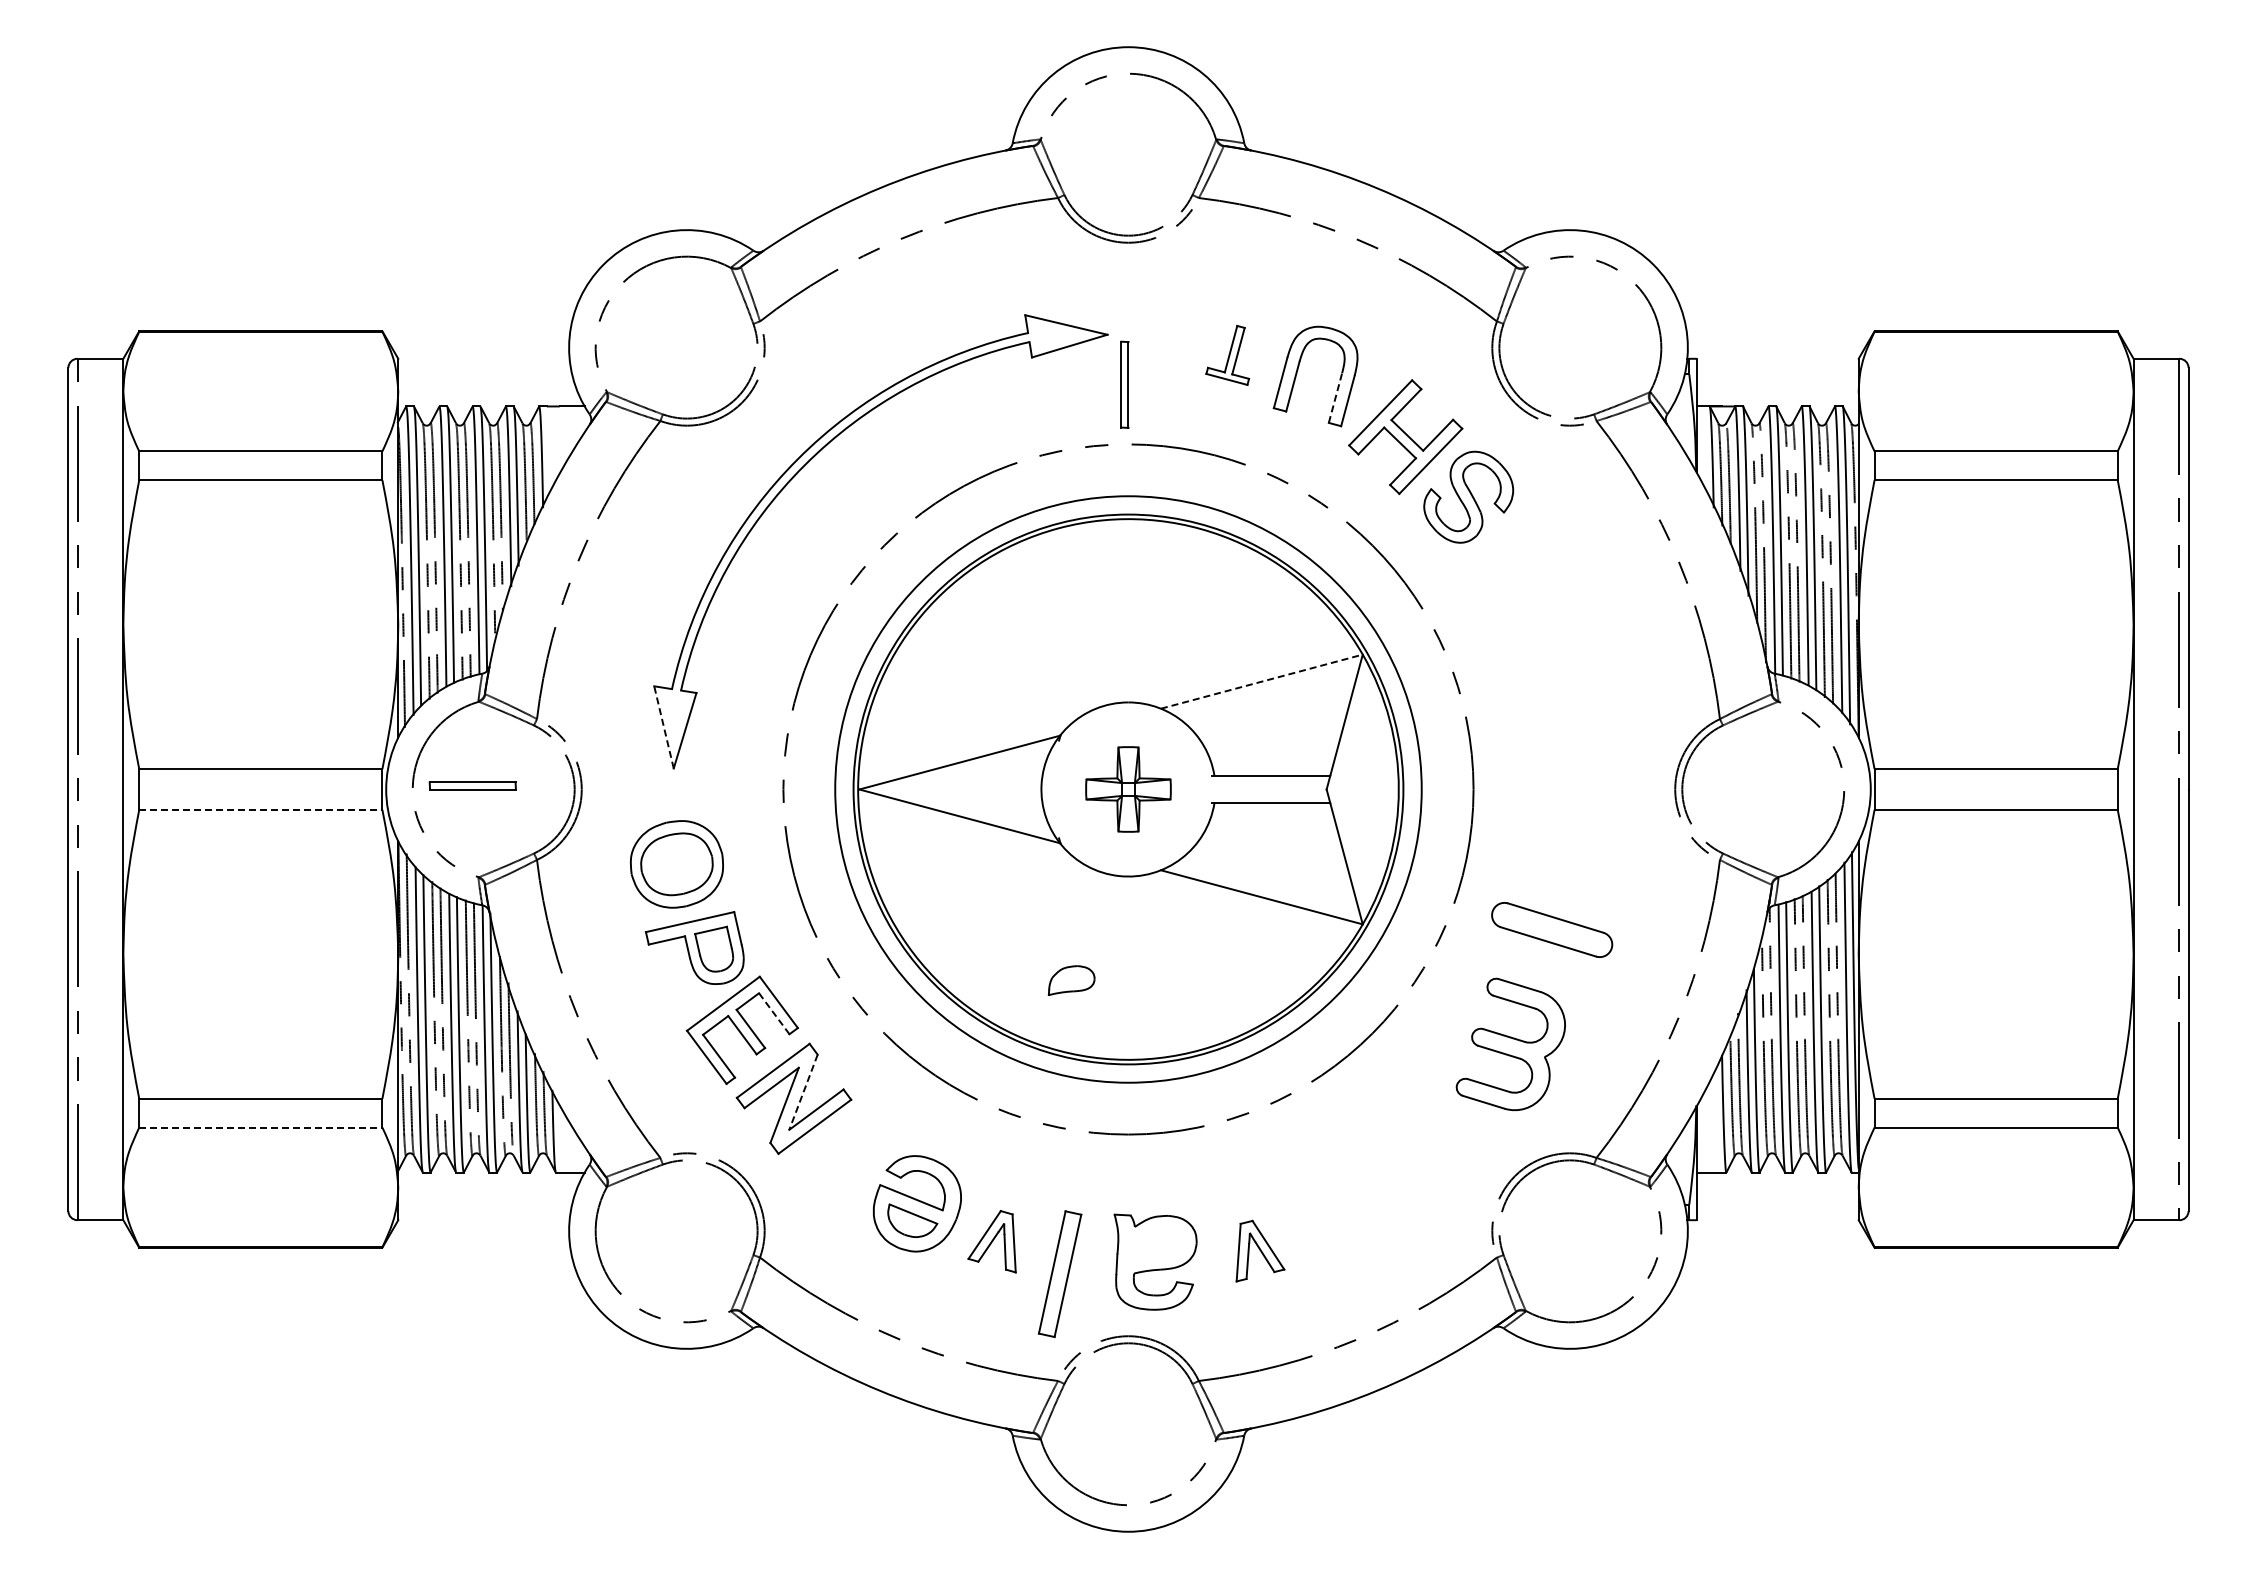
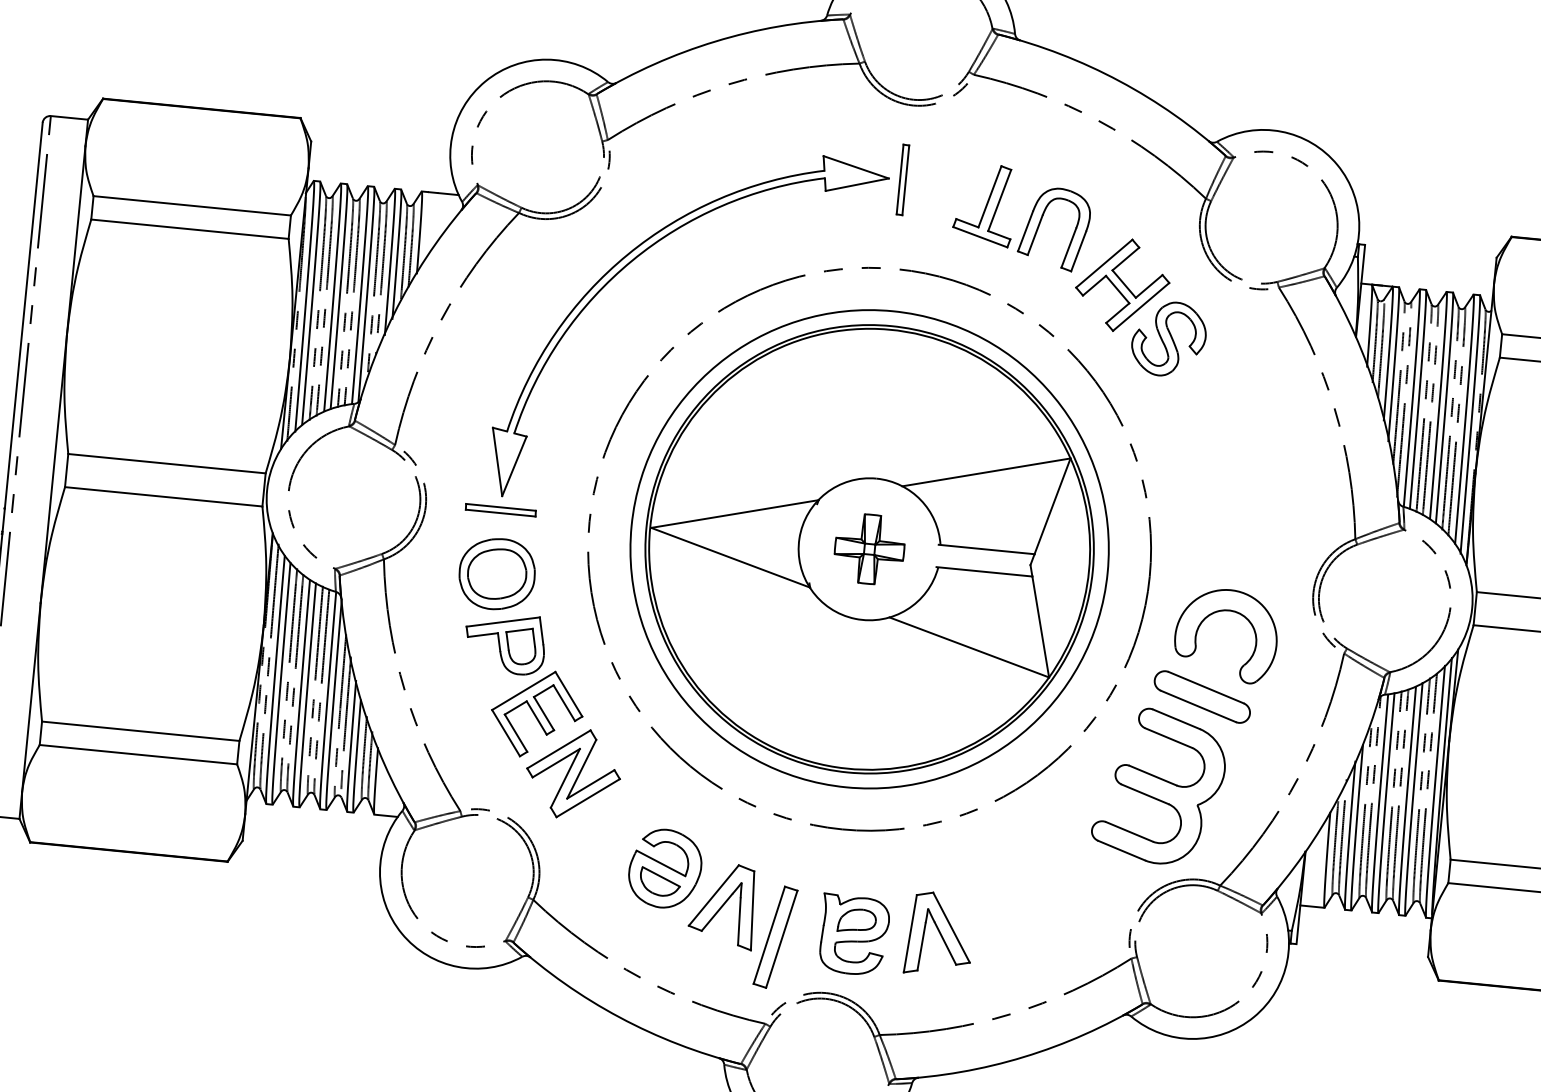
part: (1227, 355) -> (984, 204), size x1.67
part: (1124, 384) -> (902, 179), moved
line: (1335, 398) -> (1068, 248), dashed -> solid
line: (1262, 681) -> (987, 472), dashed -> solid
line: (663, 726) -> (497, 461), dashed -> solid
part: (472, 785) -> (500, 509), moved
line: (260, 809) -> (163, 496), dashed -> solid
part: (1574, 822) -> (1229, 611), added
part: (1071, 980) -> (856, 920), moved
line: (774, 1013) -> (564, 702), dashed -> solid
part: (1510, 1044) -> (1159, 786), size x1.43
line: (803, 1092) -> (581, 769), dashed -> solid
line: (260, 1127) -> (138, 754), dashed -> solid
part: (991, 1241) -> (722, 905), size x1.67
part: (1260, 1250) -> (940, 934), size x1.67

